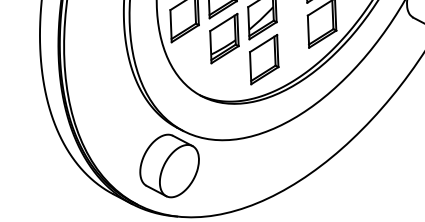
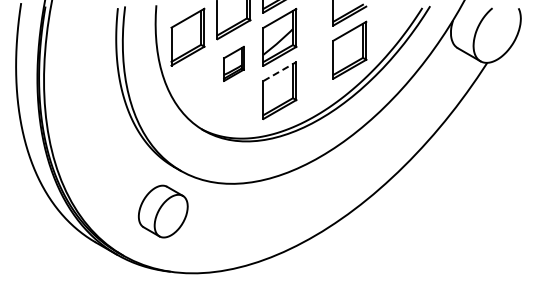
part: (224, 38) -> (233, 63), size x0.6
line: (263, 43) -> (279, 71), solid -> dashed
part: (169, 165) -> (163, 211), size x0.7

